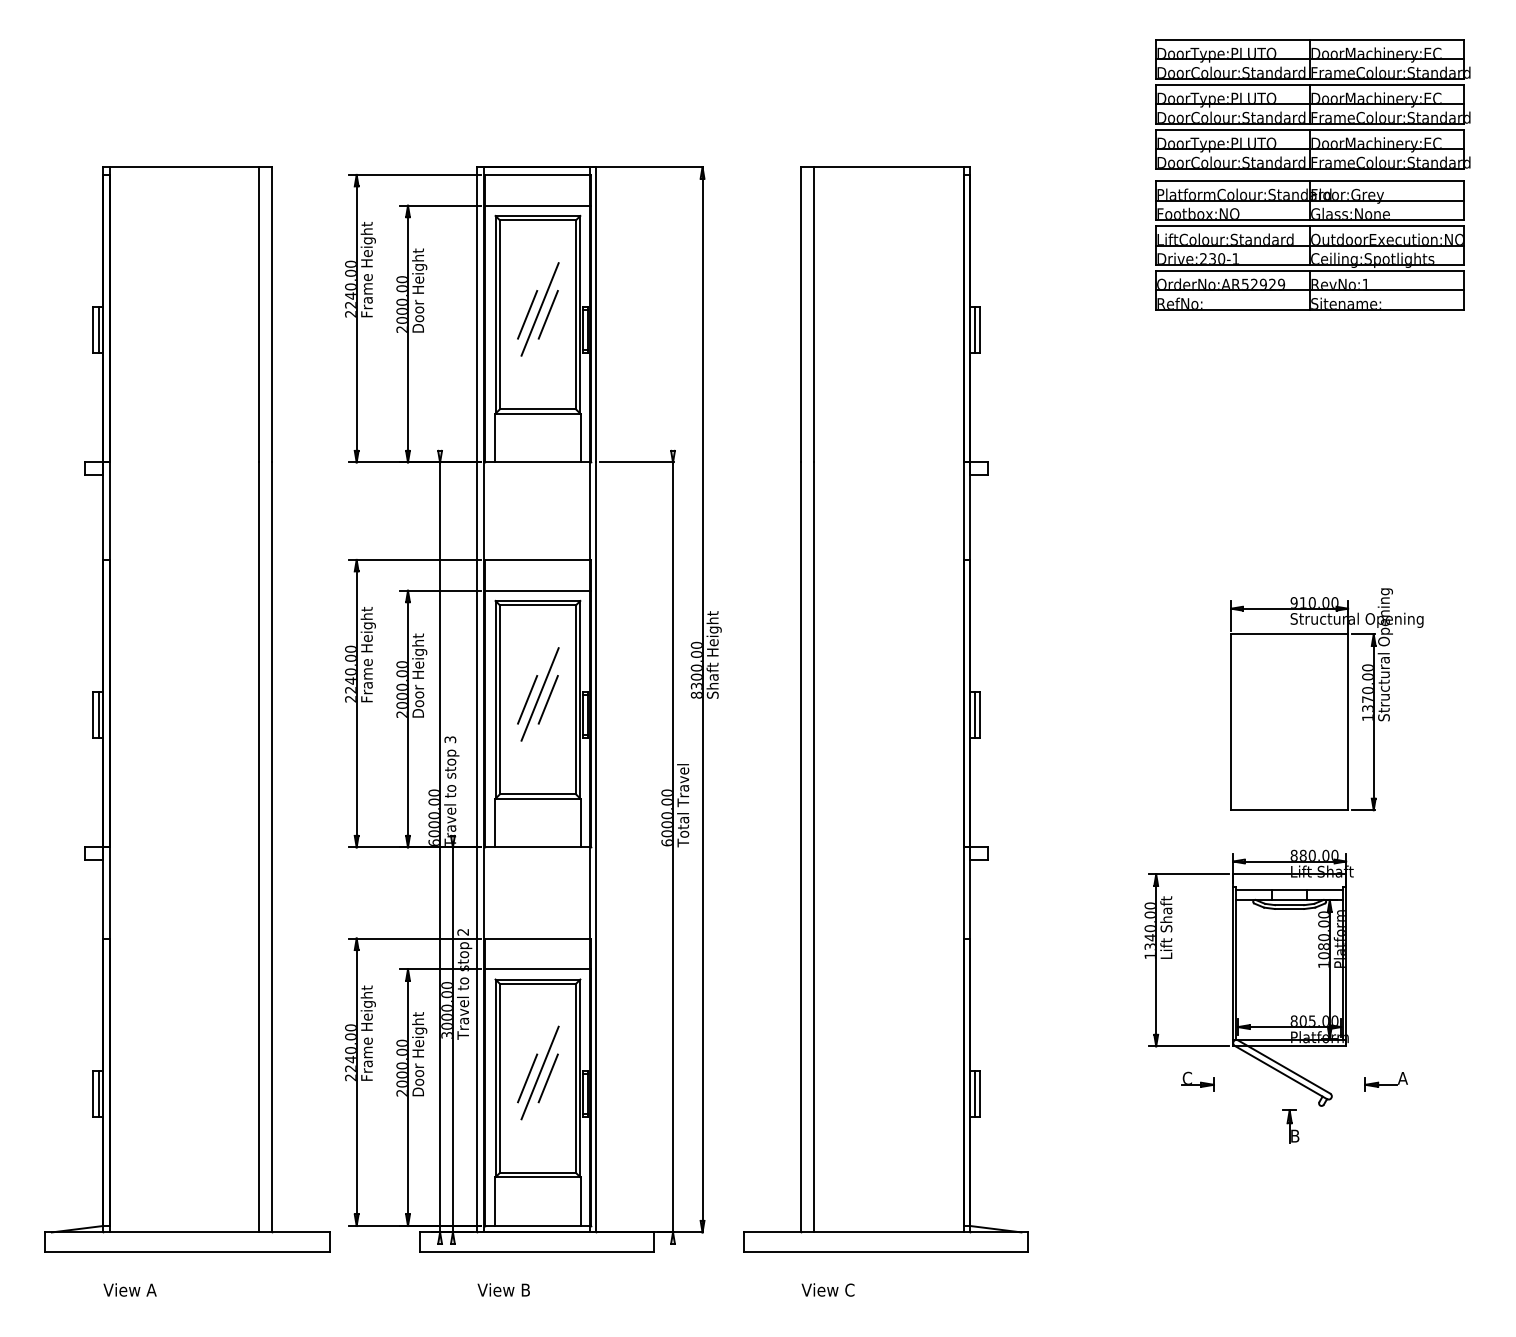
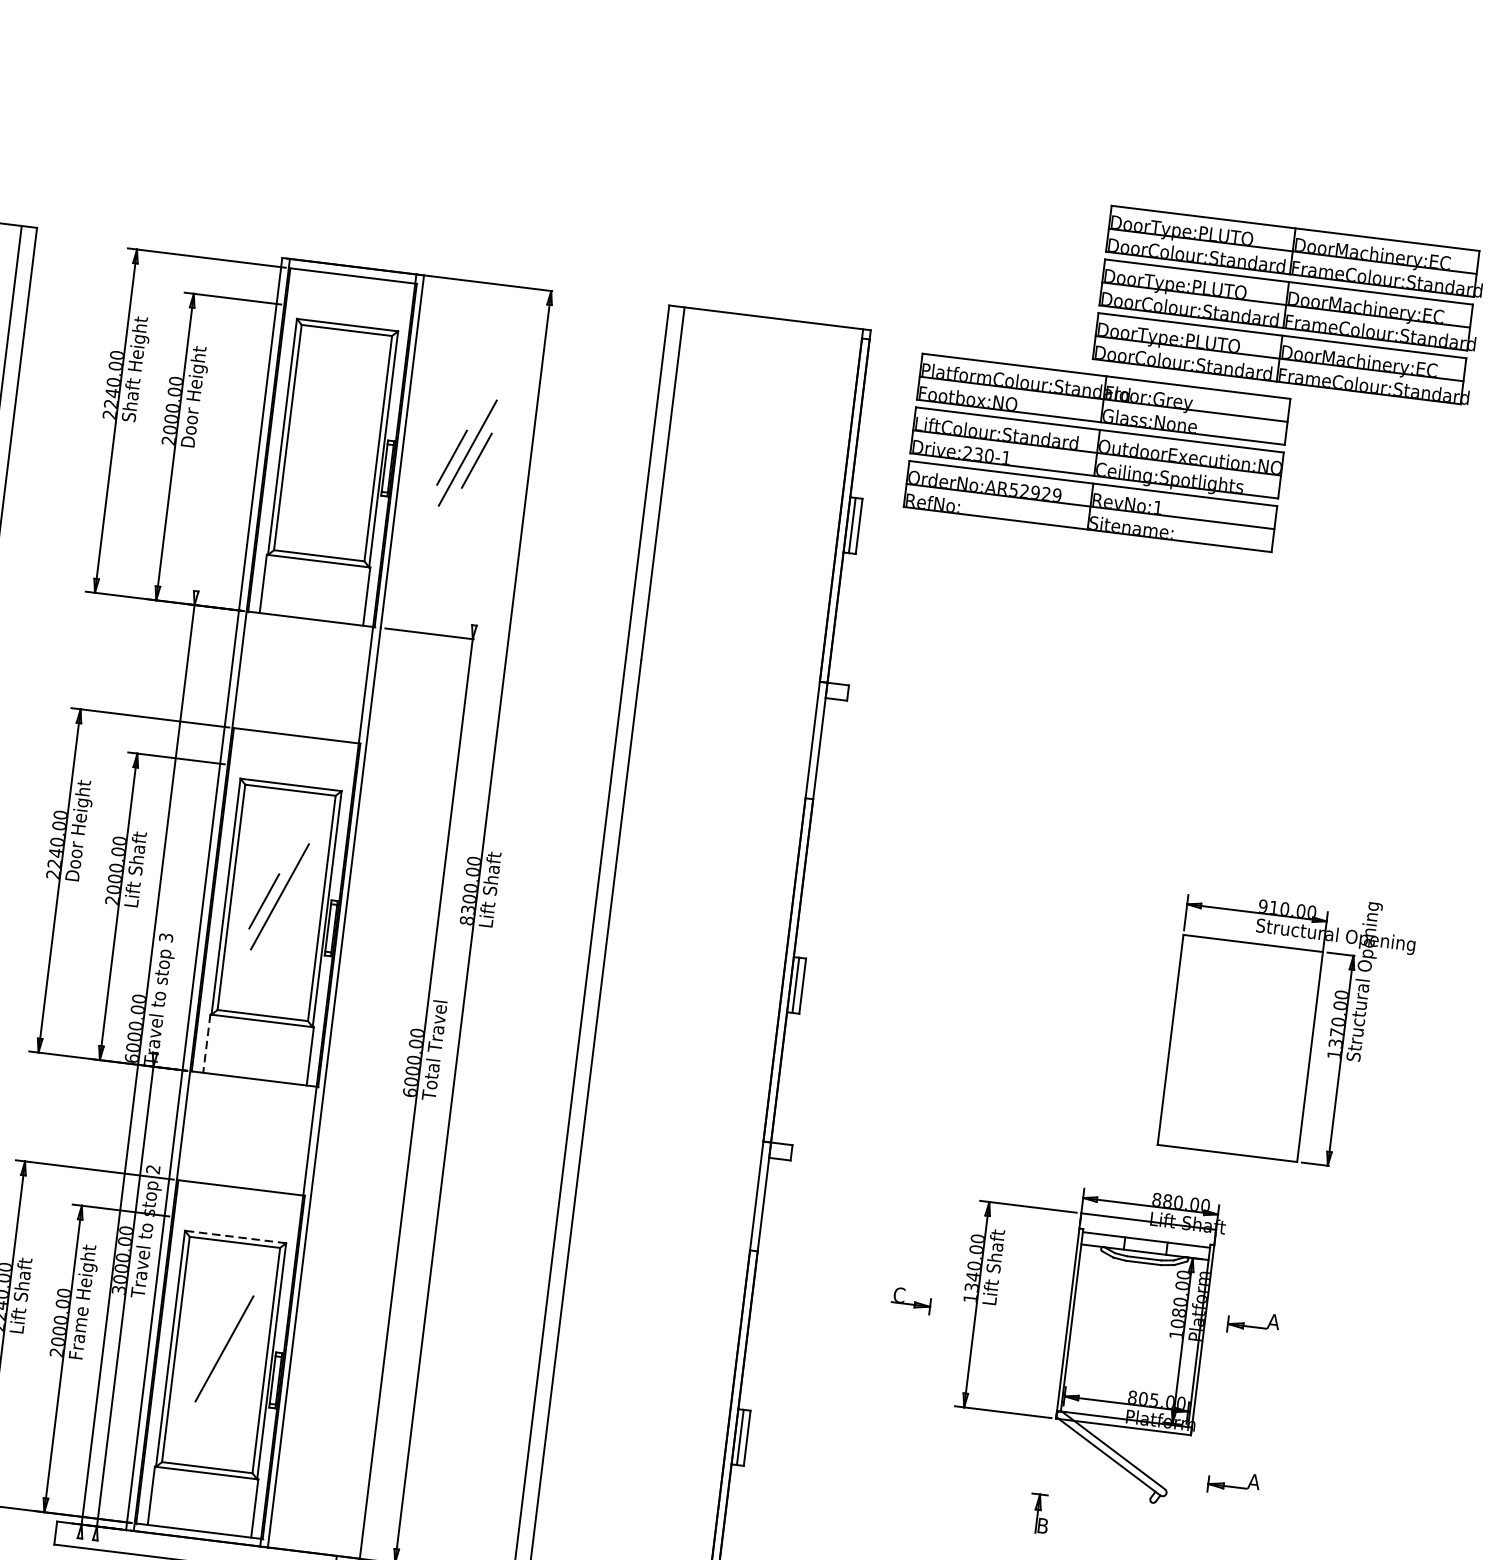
line: (537, 205) -> (348, 312), removed
part: (1309, 245) -> (1096, 452), moved
text: (367, 269) -> (136, 364), Frame Height -> Shaft Height
part: (538, 309) -> (465, 452), moved
line: (537, 590) -> (292, 772), removed
text: (367, 653) -> (79, 822), Frame Height -> Door Height
text: (713, 654) -> (492, 874), Shaft Height -> Lift Shaft
text: (419, 674) -> (138, 855), Door Height -> Lift Shaft
line: (547, 699) -> (288, 903), removed
part: (1326, 699) -> (1287, 1026), moved
line: (494, 823) -> (206, 1044), solid -> dashed
part: (1385, 947) -> (1252, 1322), added
line: (537, 969) -> (236, 1224), removed
line: (537, 979) -> (235, 1236), solid -> dashed
text: (367, 1032) -> (24, 1275), Frame Height -> Lift Shaft
text: (419, 1047) -> (84, 1300), Door Height -> Frame Height
line: (527, 1078) -> (208, 1353), removed
line: (547, 1078) -> (232, 1356), removed
part: (1197, 1081) -> (910, 1300), moved
part: (1290, 1126) -> (1038, 1513), moved

